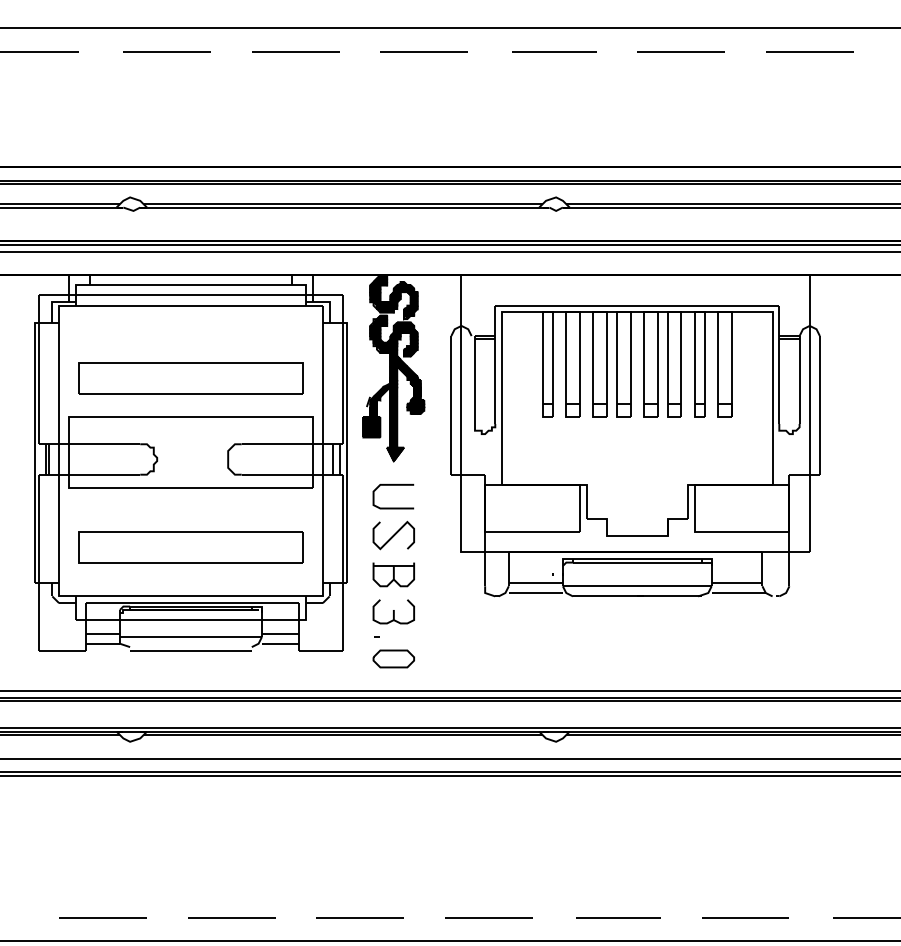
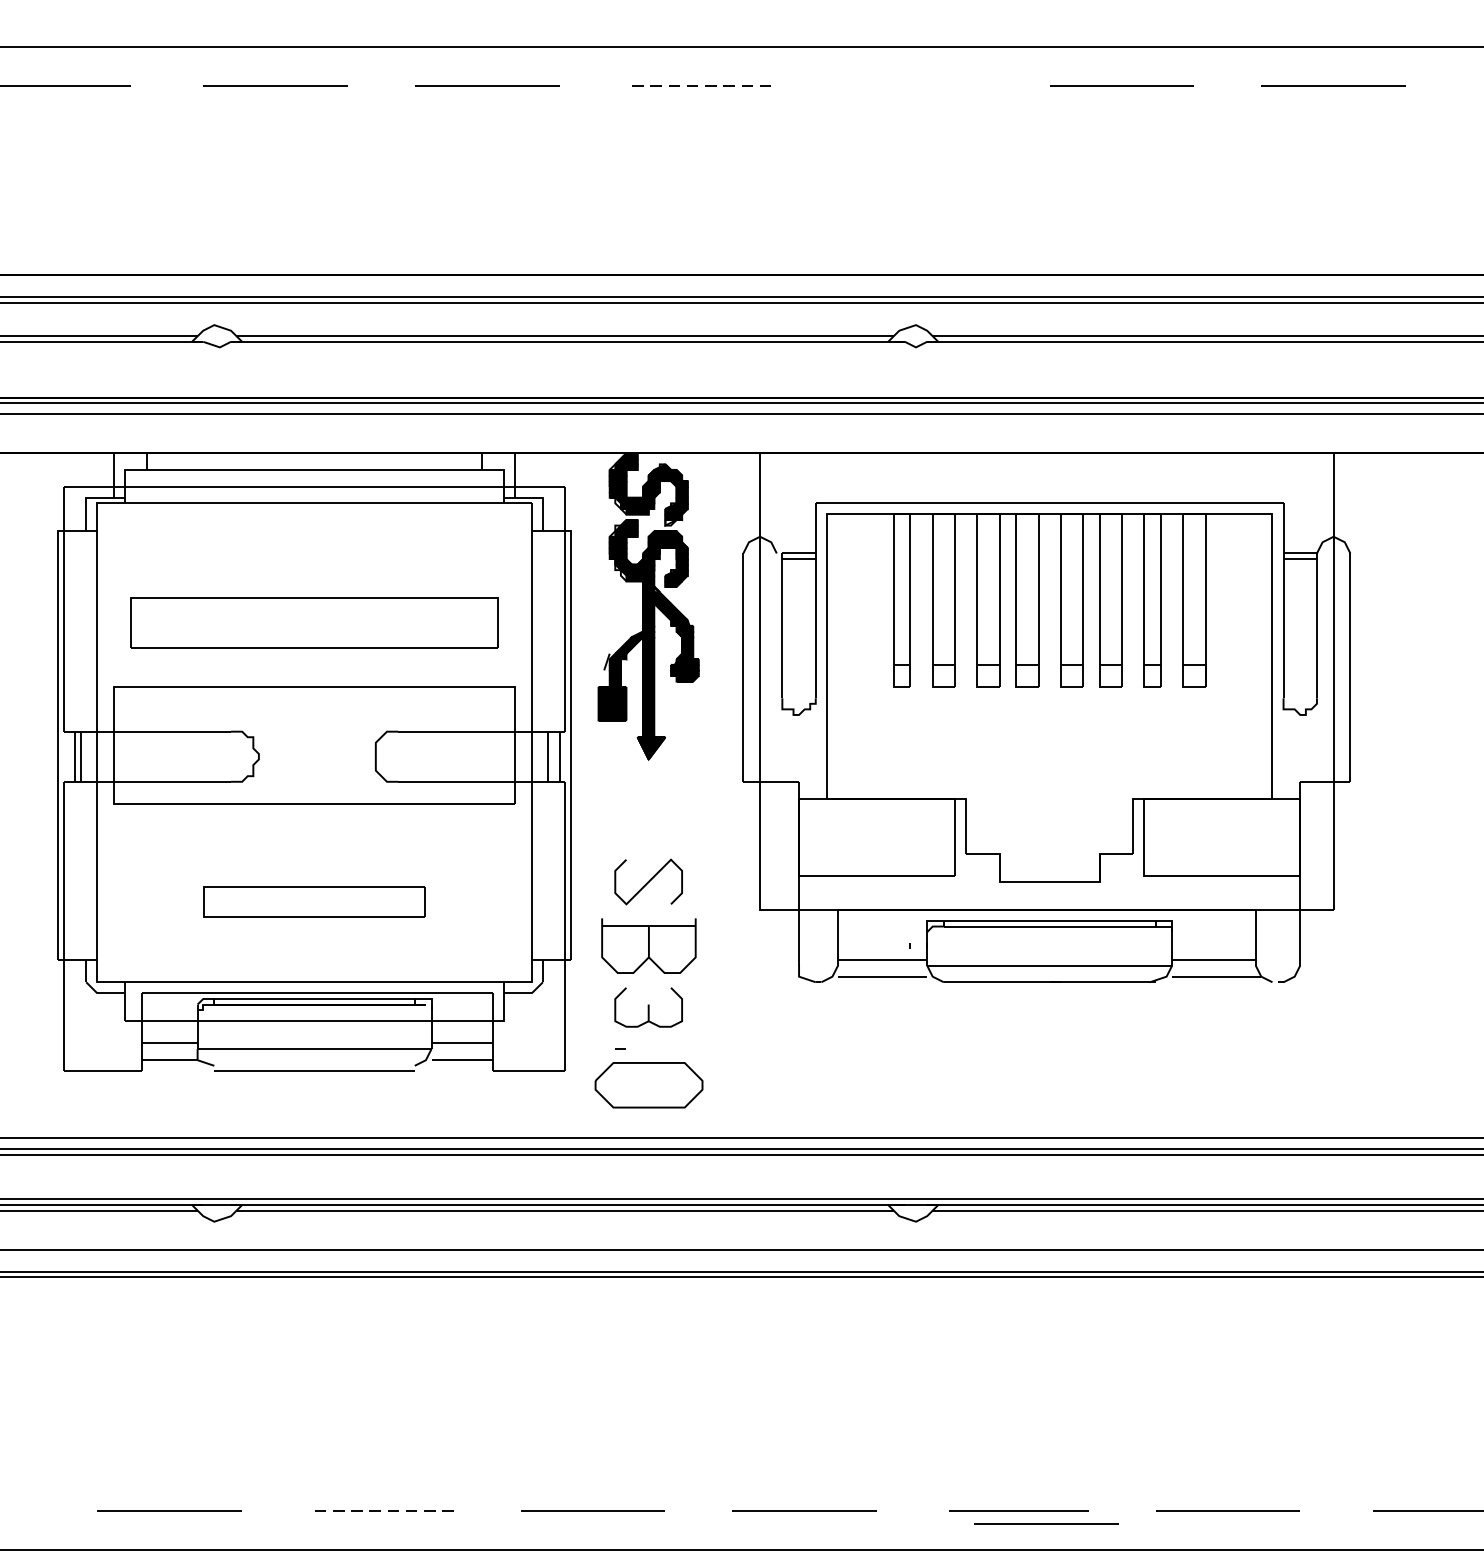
line: (554, 51) -> (913, 84), removed
line: (424, 52) -> (699, 86), solid -> dashed
curve: (393, 485) -> (648, 799), removed
part: (190, 547) -> (313, 901), size x0.6
part: (393, 574) -> (648, 946), size x1.4
part: (393, 658) -> (648, 1084), size x1.6
line: (231, 917) -> (381, 1511), solid -> dashed
line: (635, 925) -> (1046, 1524), added

